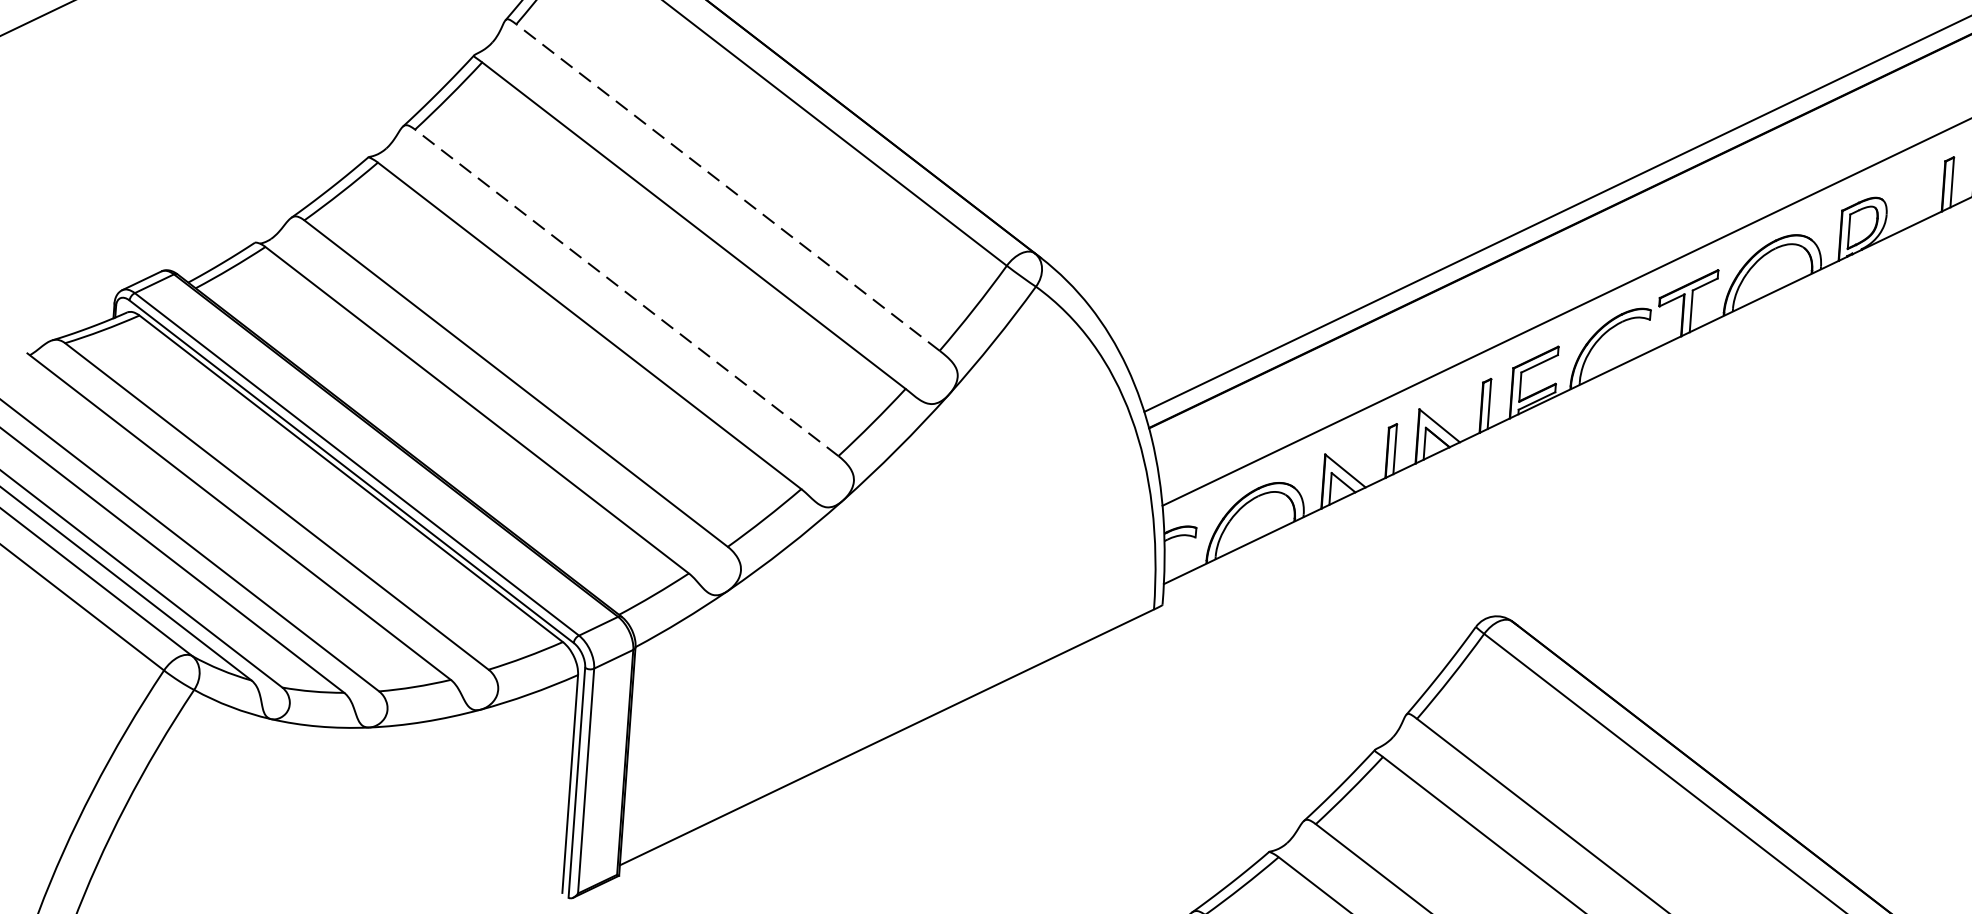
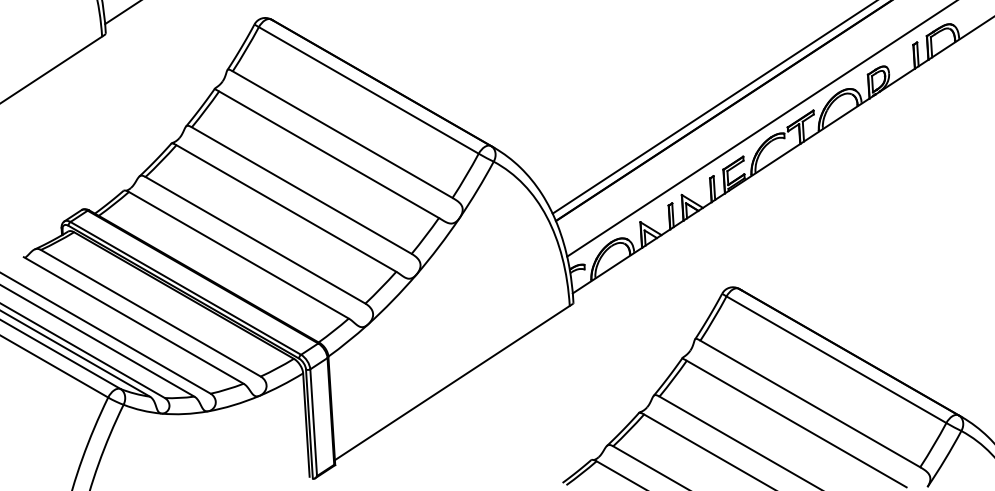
line: (727, 187) -> (342, 134), dashed -> solid
line: (626, 292) -> (301, 190), dashed -> solid

